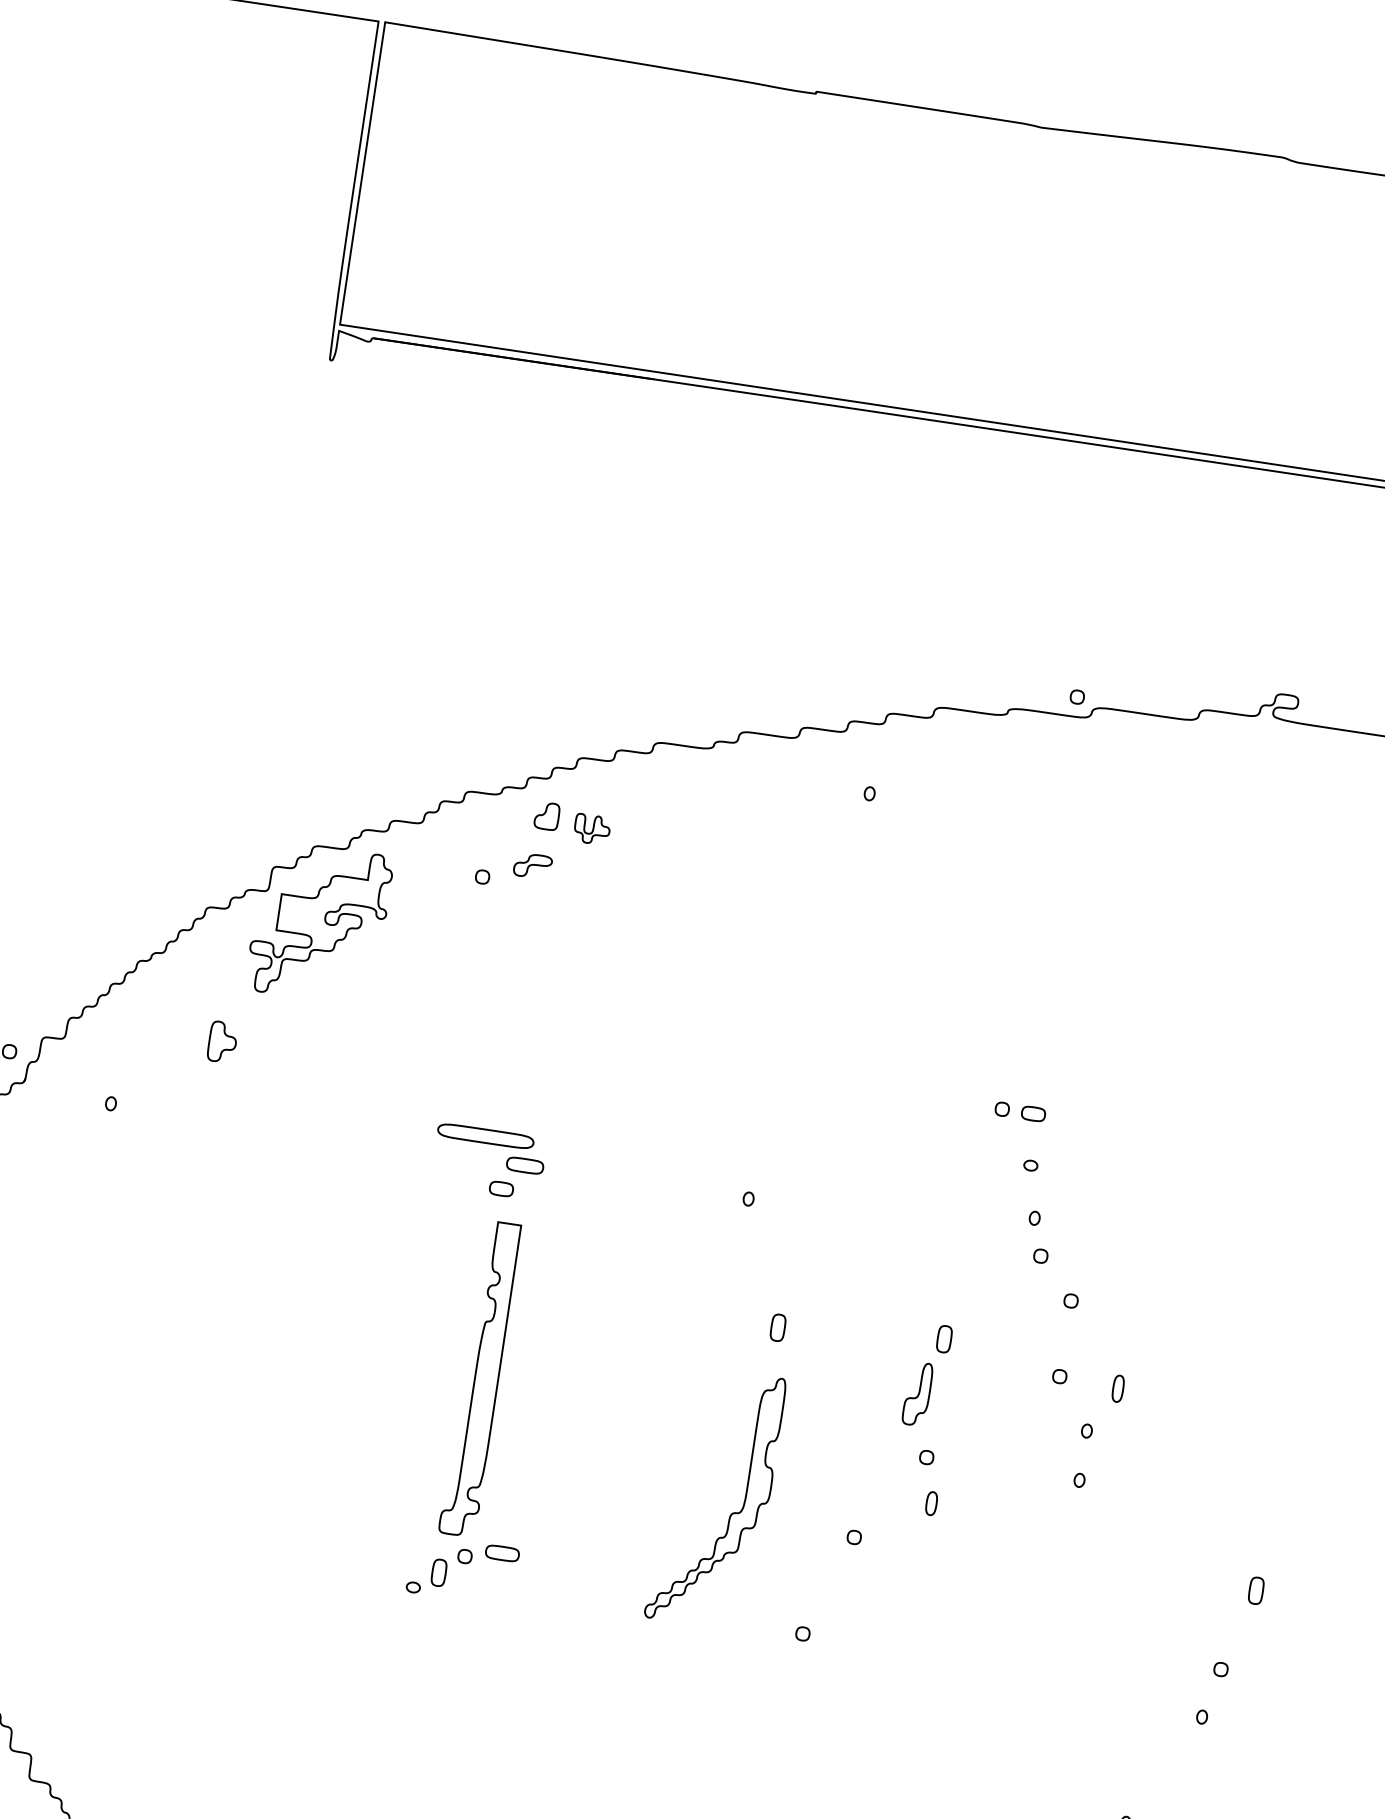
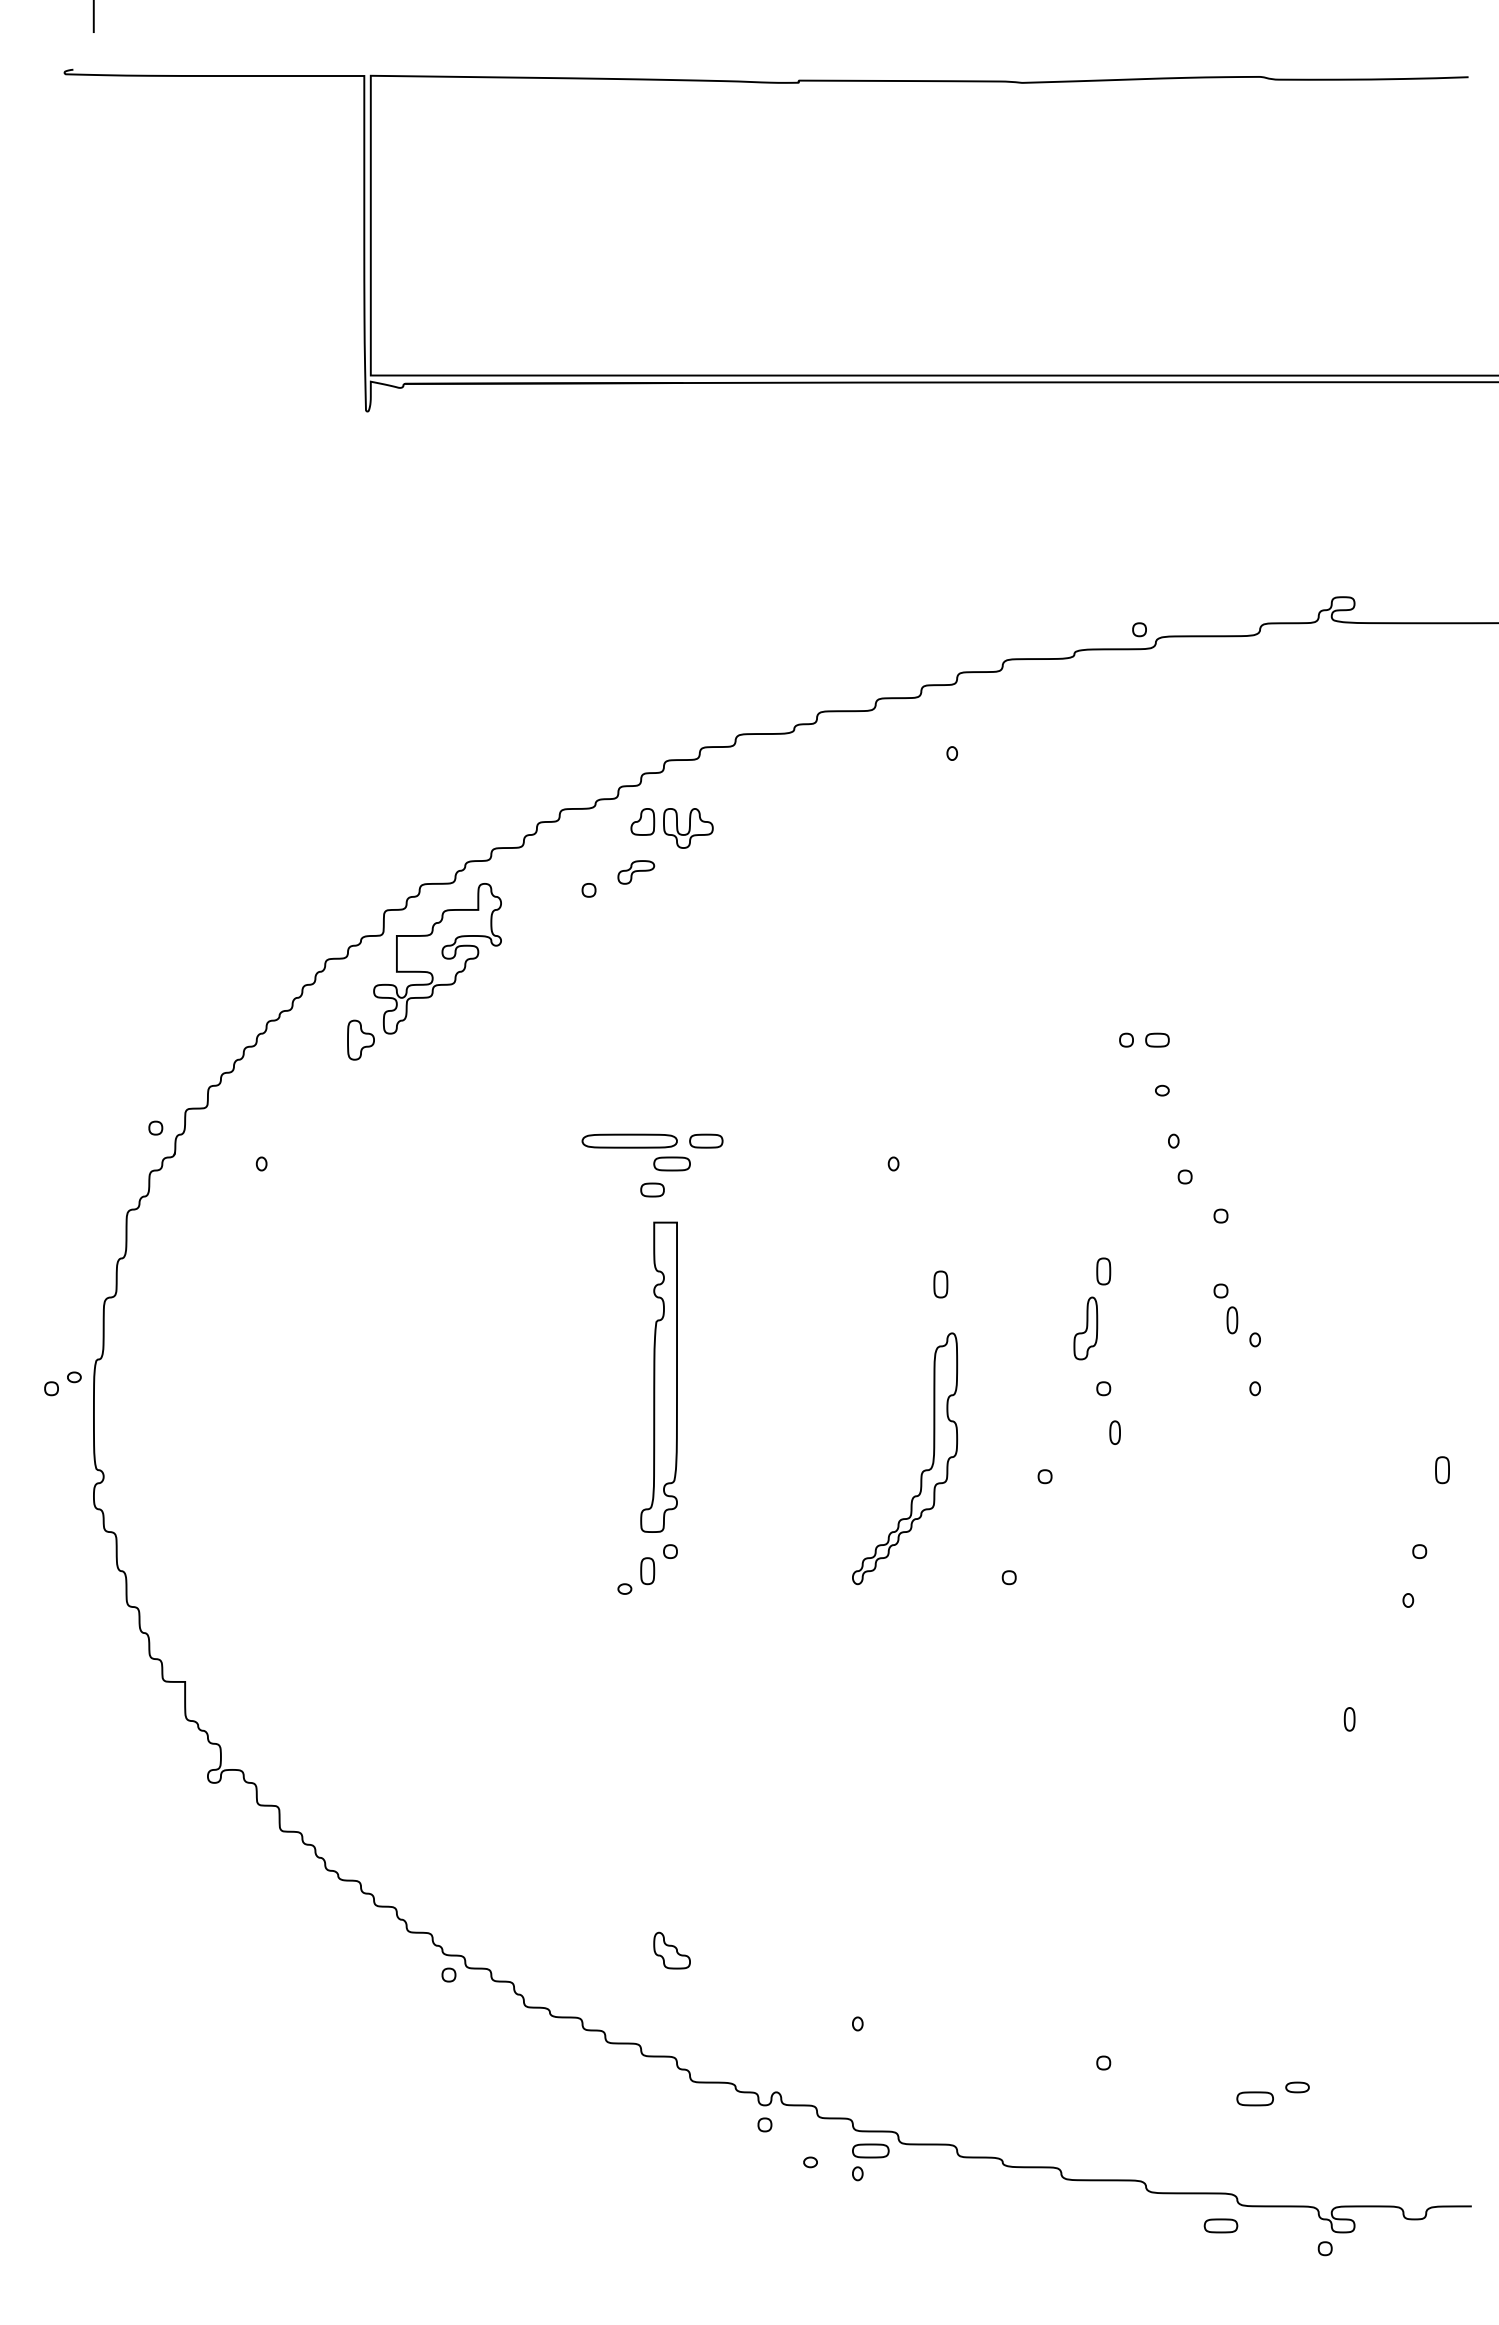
part: (592, 829) -> (688, 828), size x1.43
part: (222, 1041) -> (360, 1039), moved
part: (1118, 1388) -> (1232, 1320), moved
part: (502, 1552) -> (706, 1140), moved

